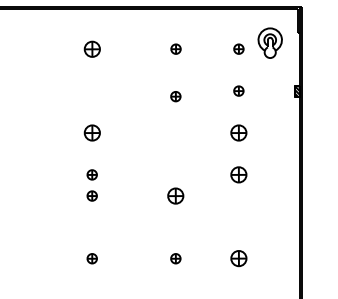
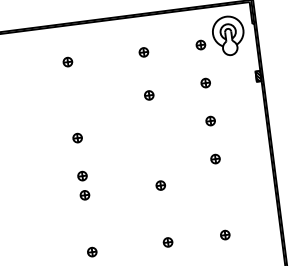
part: (269, 43) -> (228, 36), size x1.43
part: (91, 48) -> (67, 61), size x0.62
part: (91, 132) -> (76, 137), size x0.62
part: (238, 132) -> (210, 120), size x0.62
part: (238, 174) -> (215, 158), size x0.62
part: (175, 195) -> (160, 185), size x0.62
part: (238, 258) -> (224, 234), size x0.62

